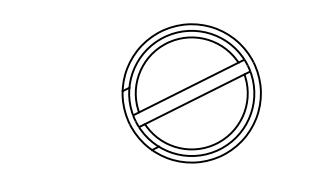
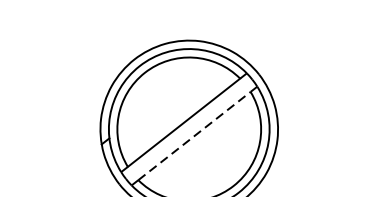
line: (194, 99) -> (194, 136), solid -> dashed

